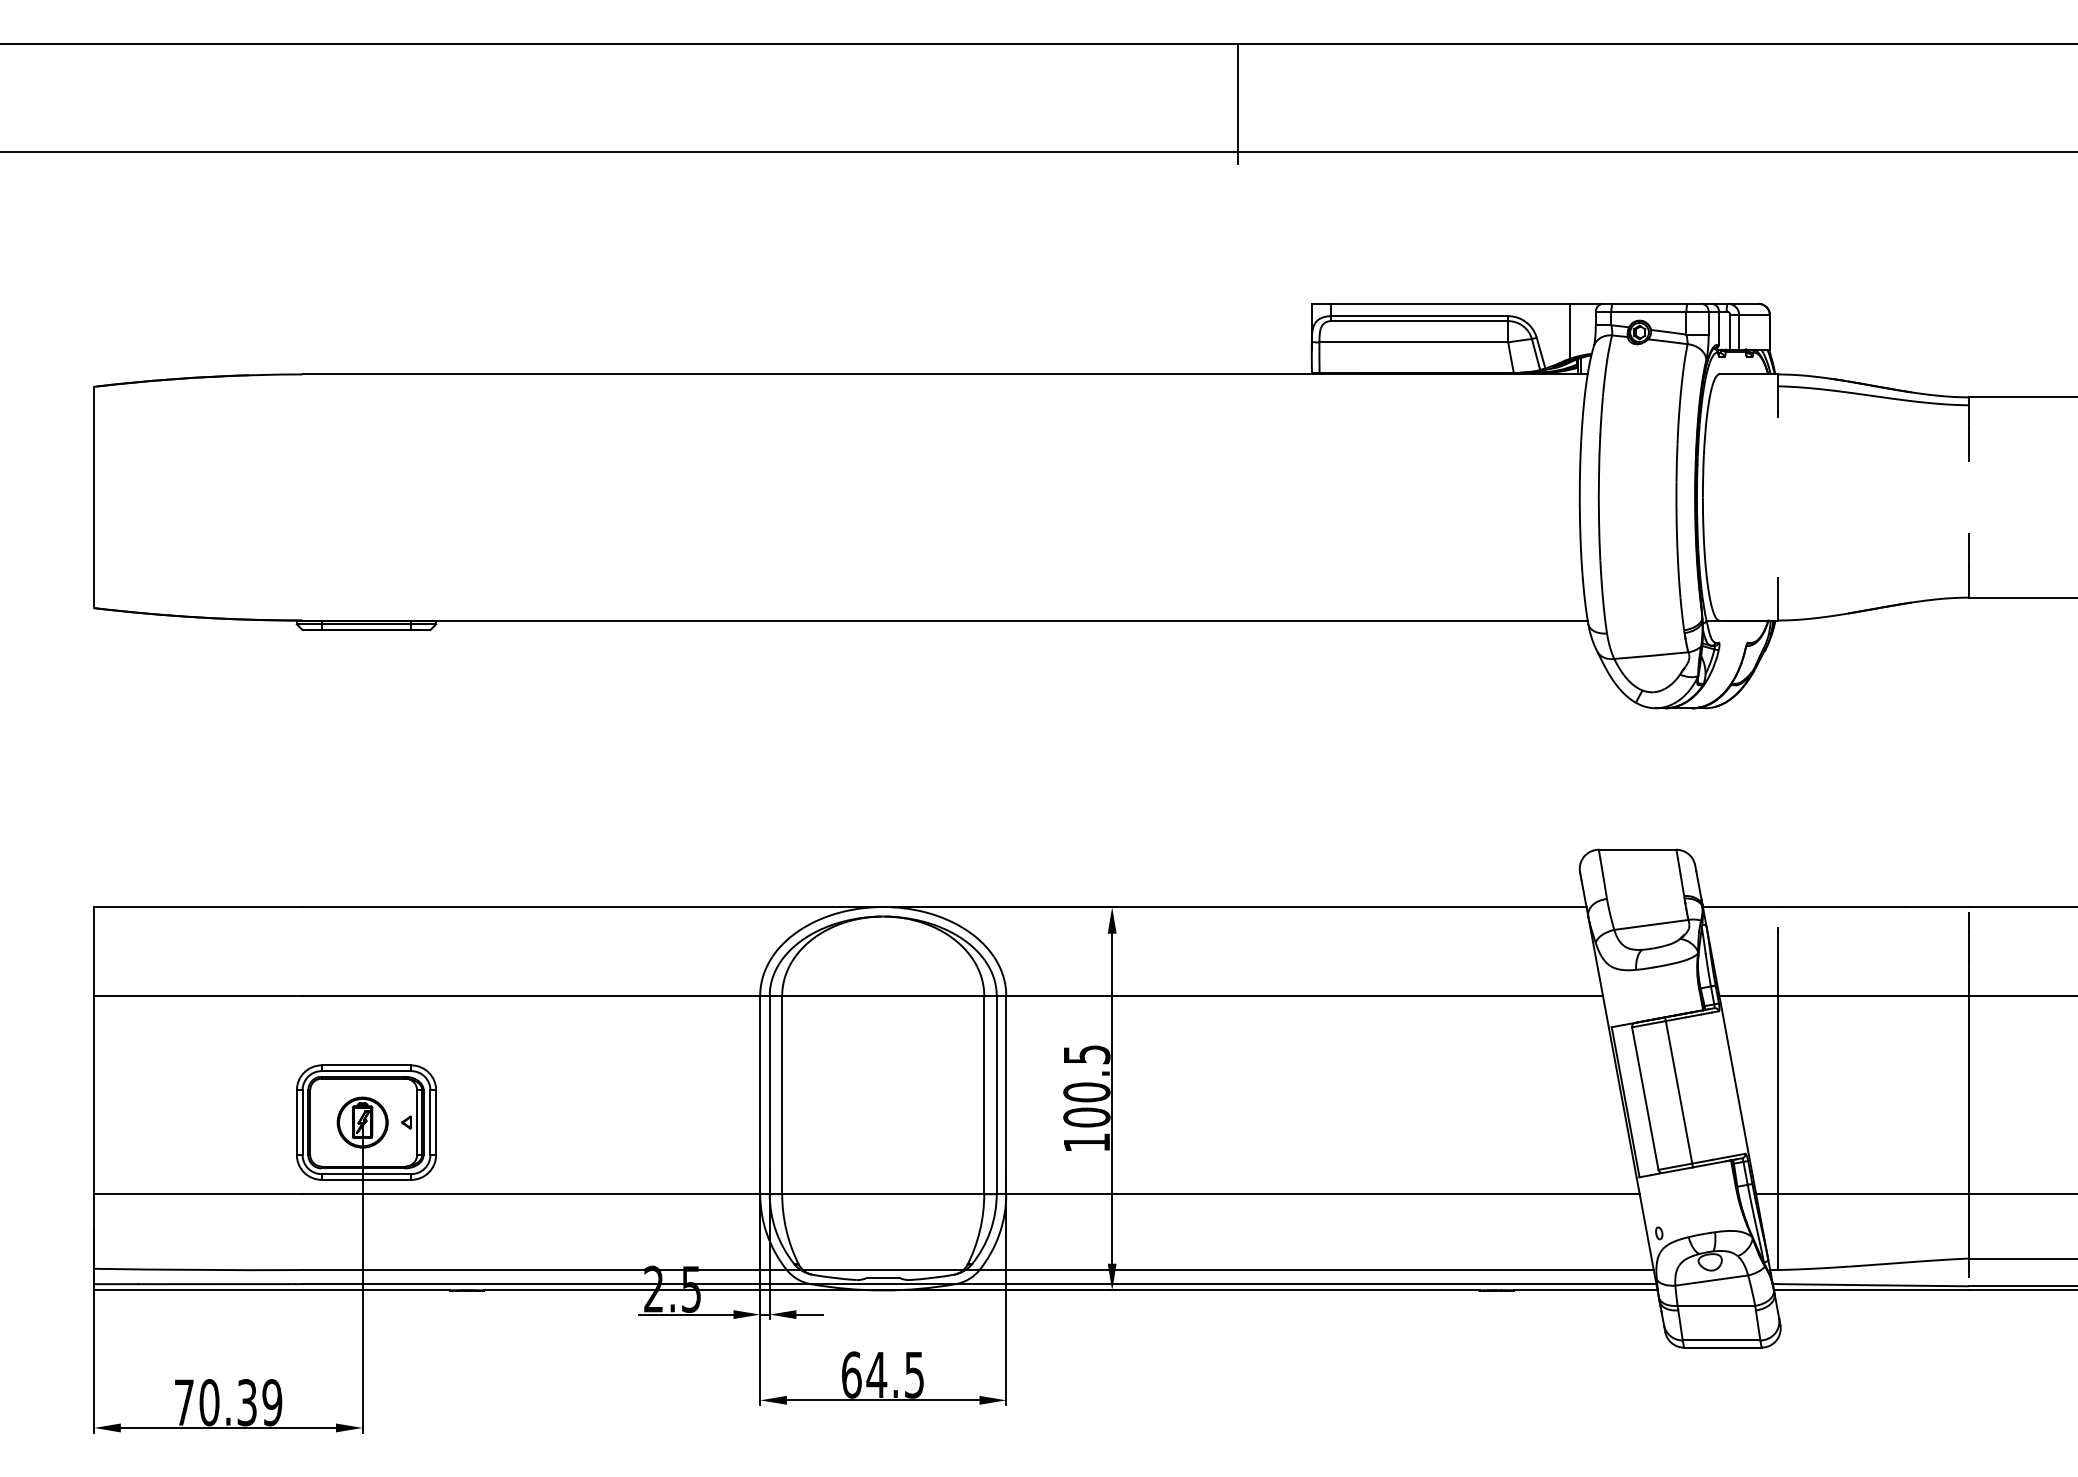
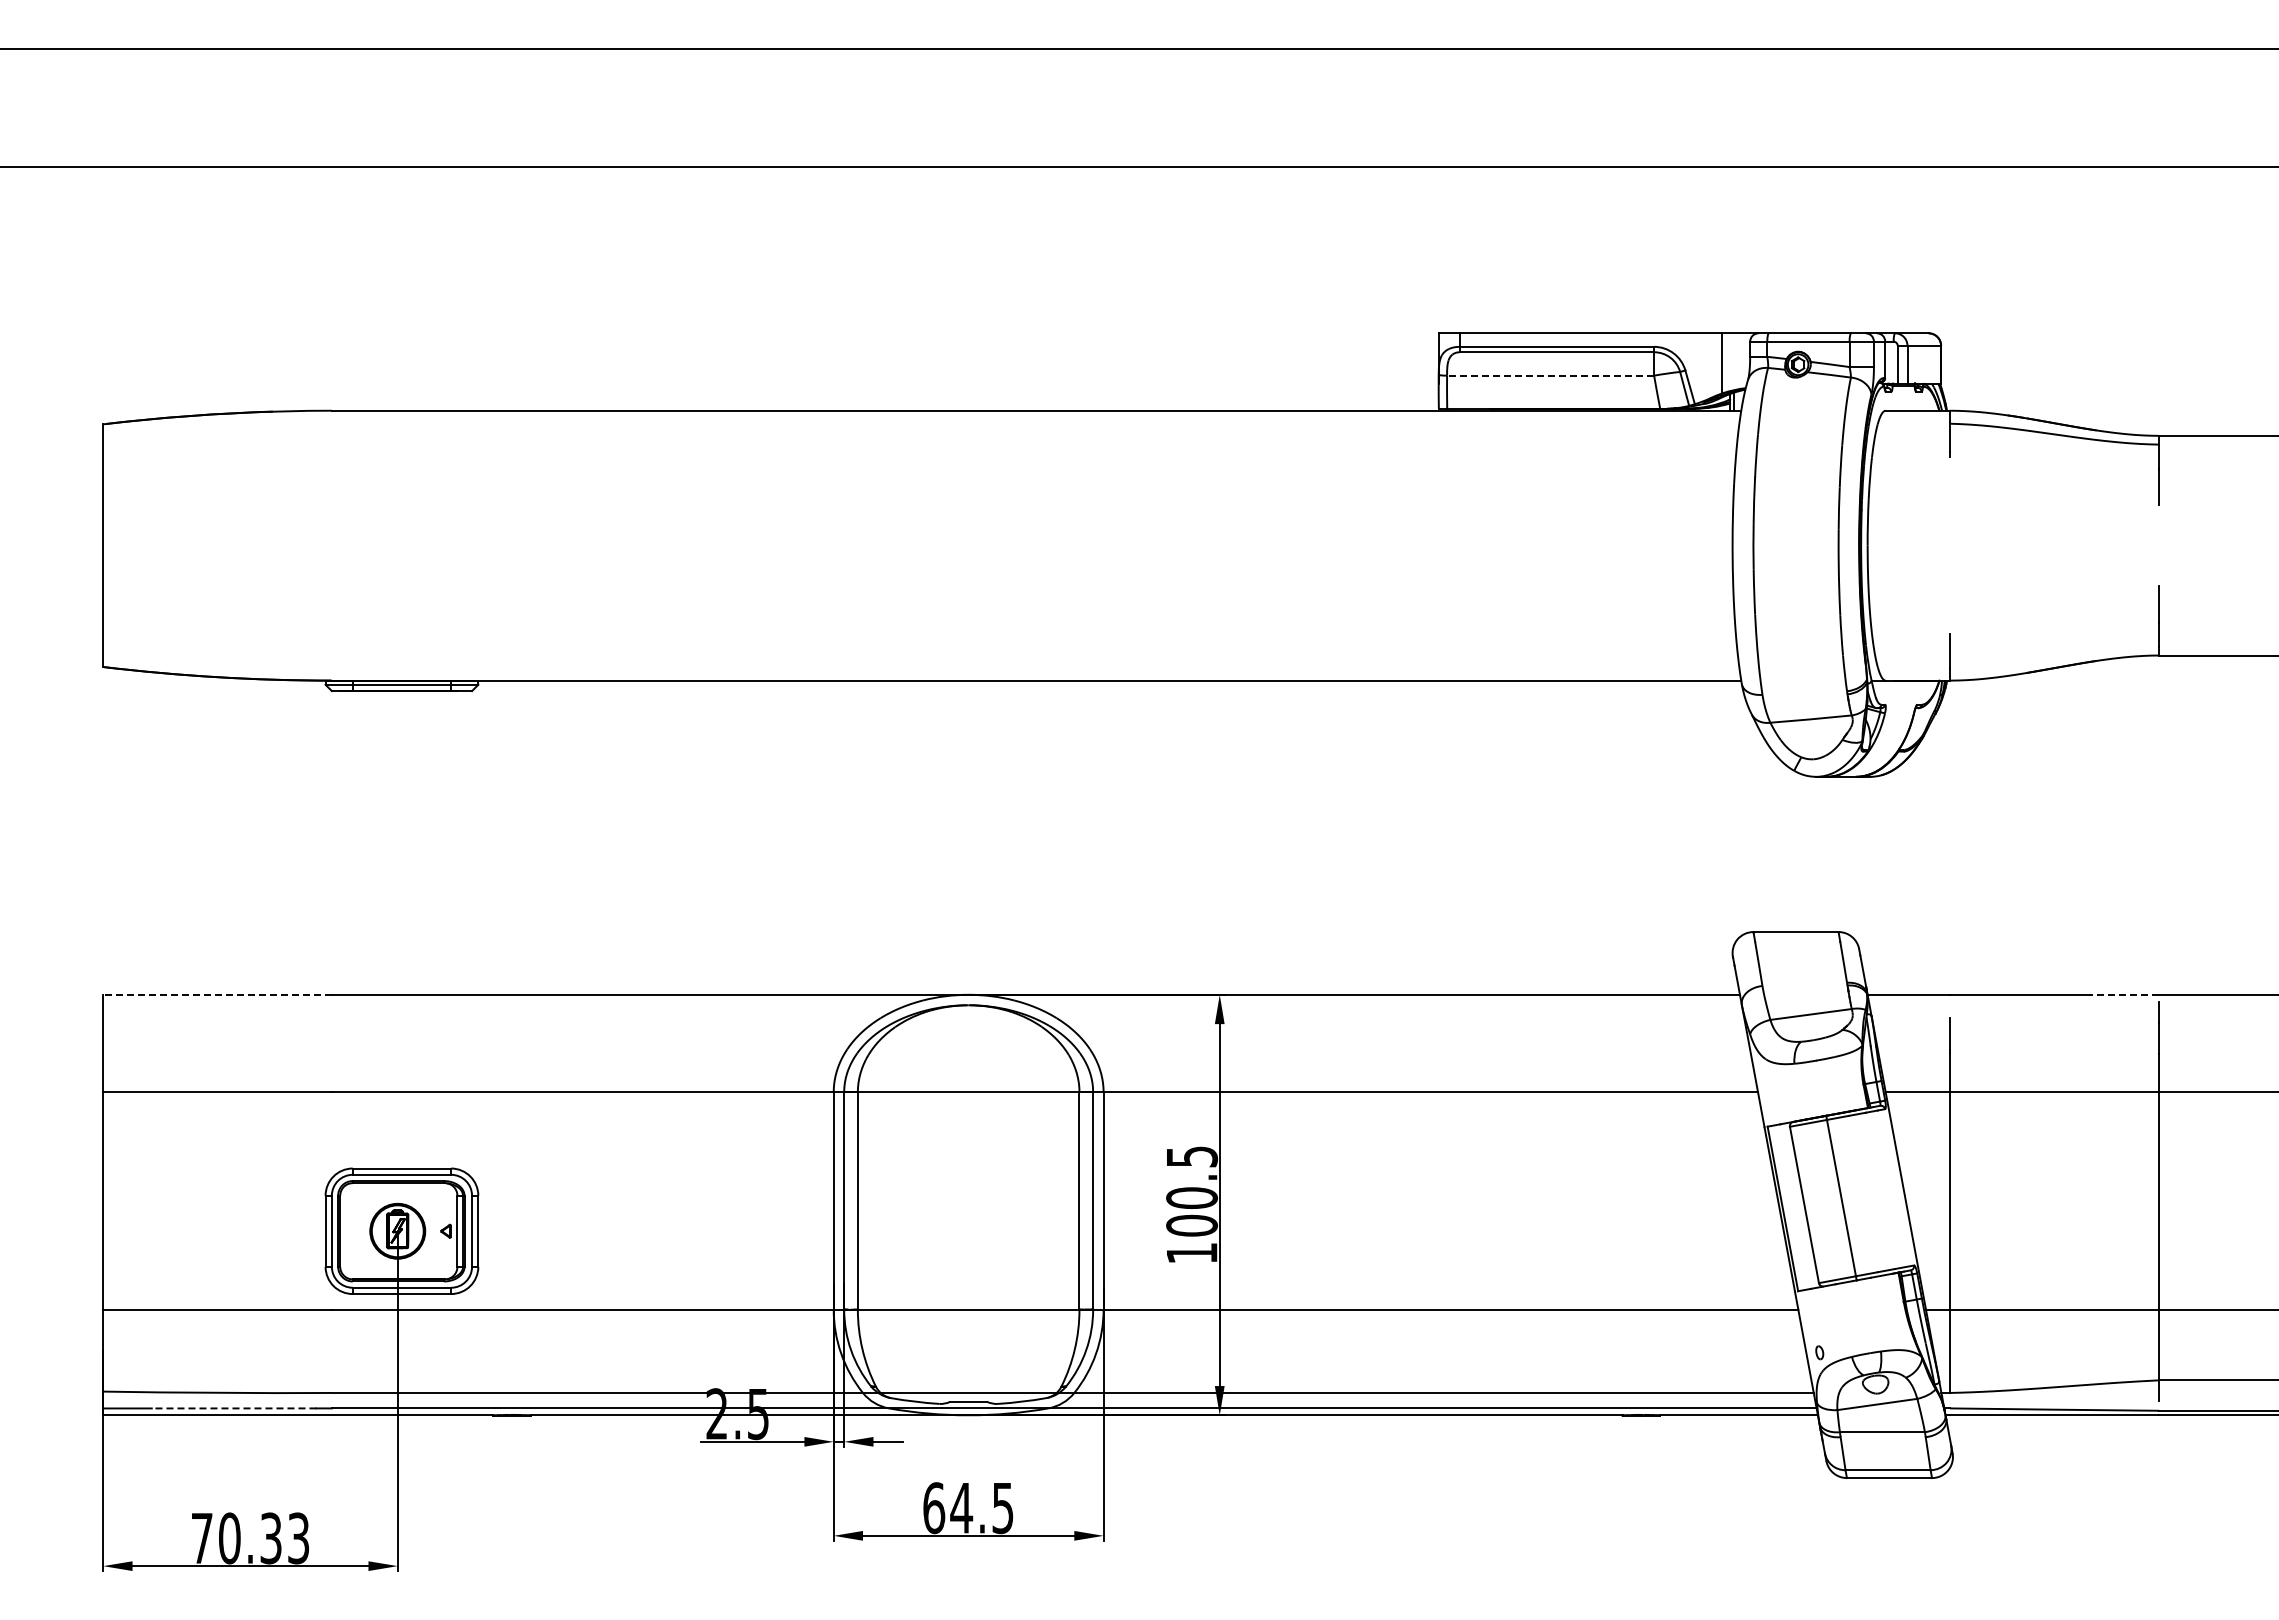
line: (1238, 103) -> (1358, 113), removed
line: (1413, 342) -> (1550, 375), solid -> dashed
line: (198, 906) -> (217, 994), solid -> dashed
line: (1937, 906) -> (2124, 994), solid -> dashed
line: (212, 1284) -> (233, 1408), solid -> dashed
text: (272, 1402) -> (298, 1538), 70.39 -> 70.33

